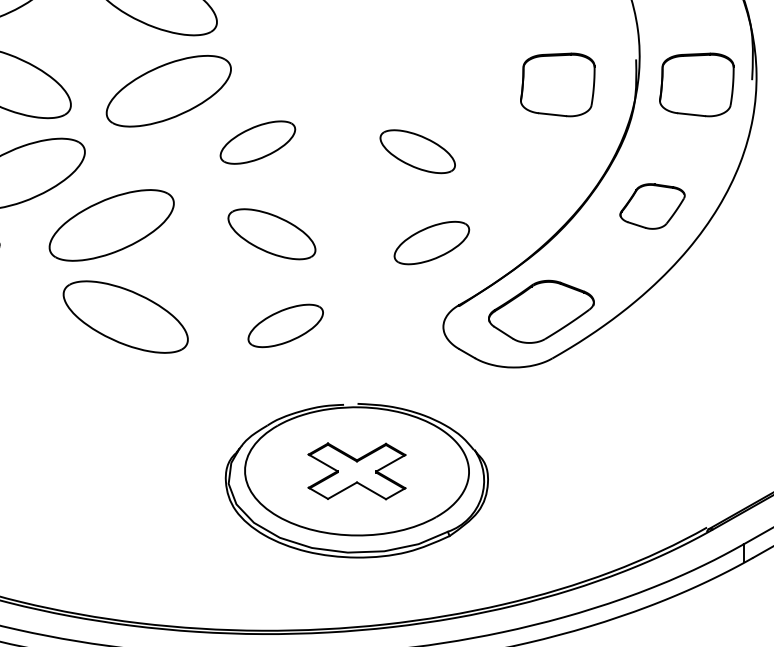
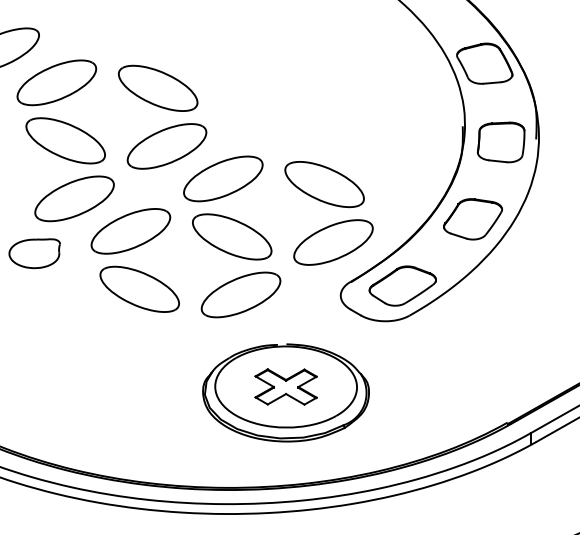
part: (556, 85) -> (412, 142), removed
part: (258, 141) -> (223, 178), size x1.67
part: (417, 151) -> (324, 184), size x1.67
part: (653, 206) -> (473, 219), size x1.43
part: (272, 233) -> (232, 236), size x1.43
part: (431, 243) -> (333, 242), size x1.67
part: (284, 325) -> (240, 294), size x1.67

